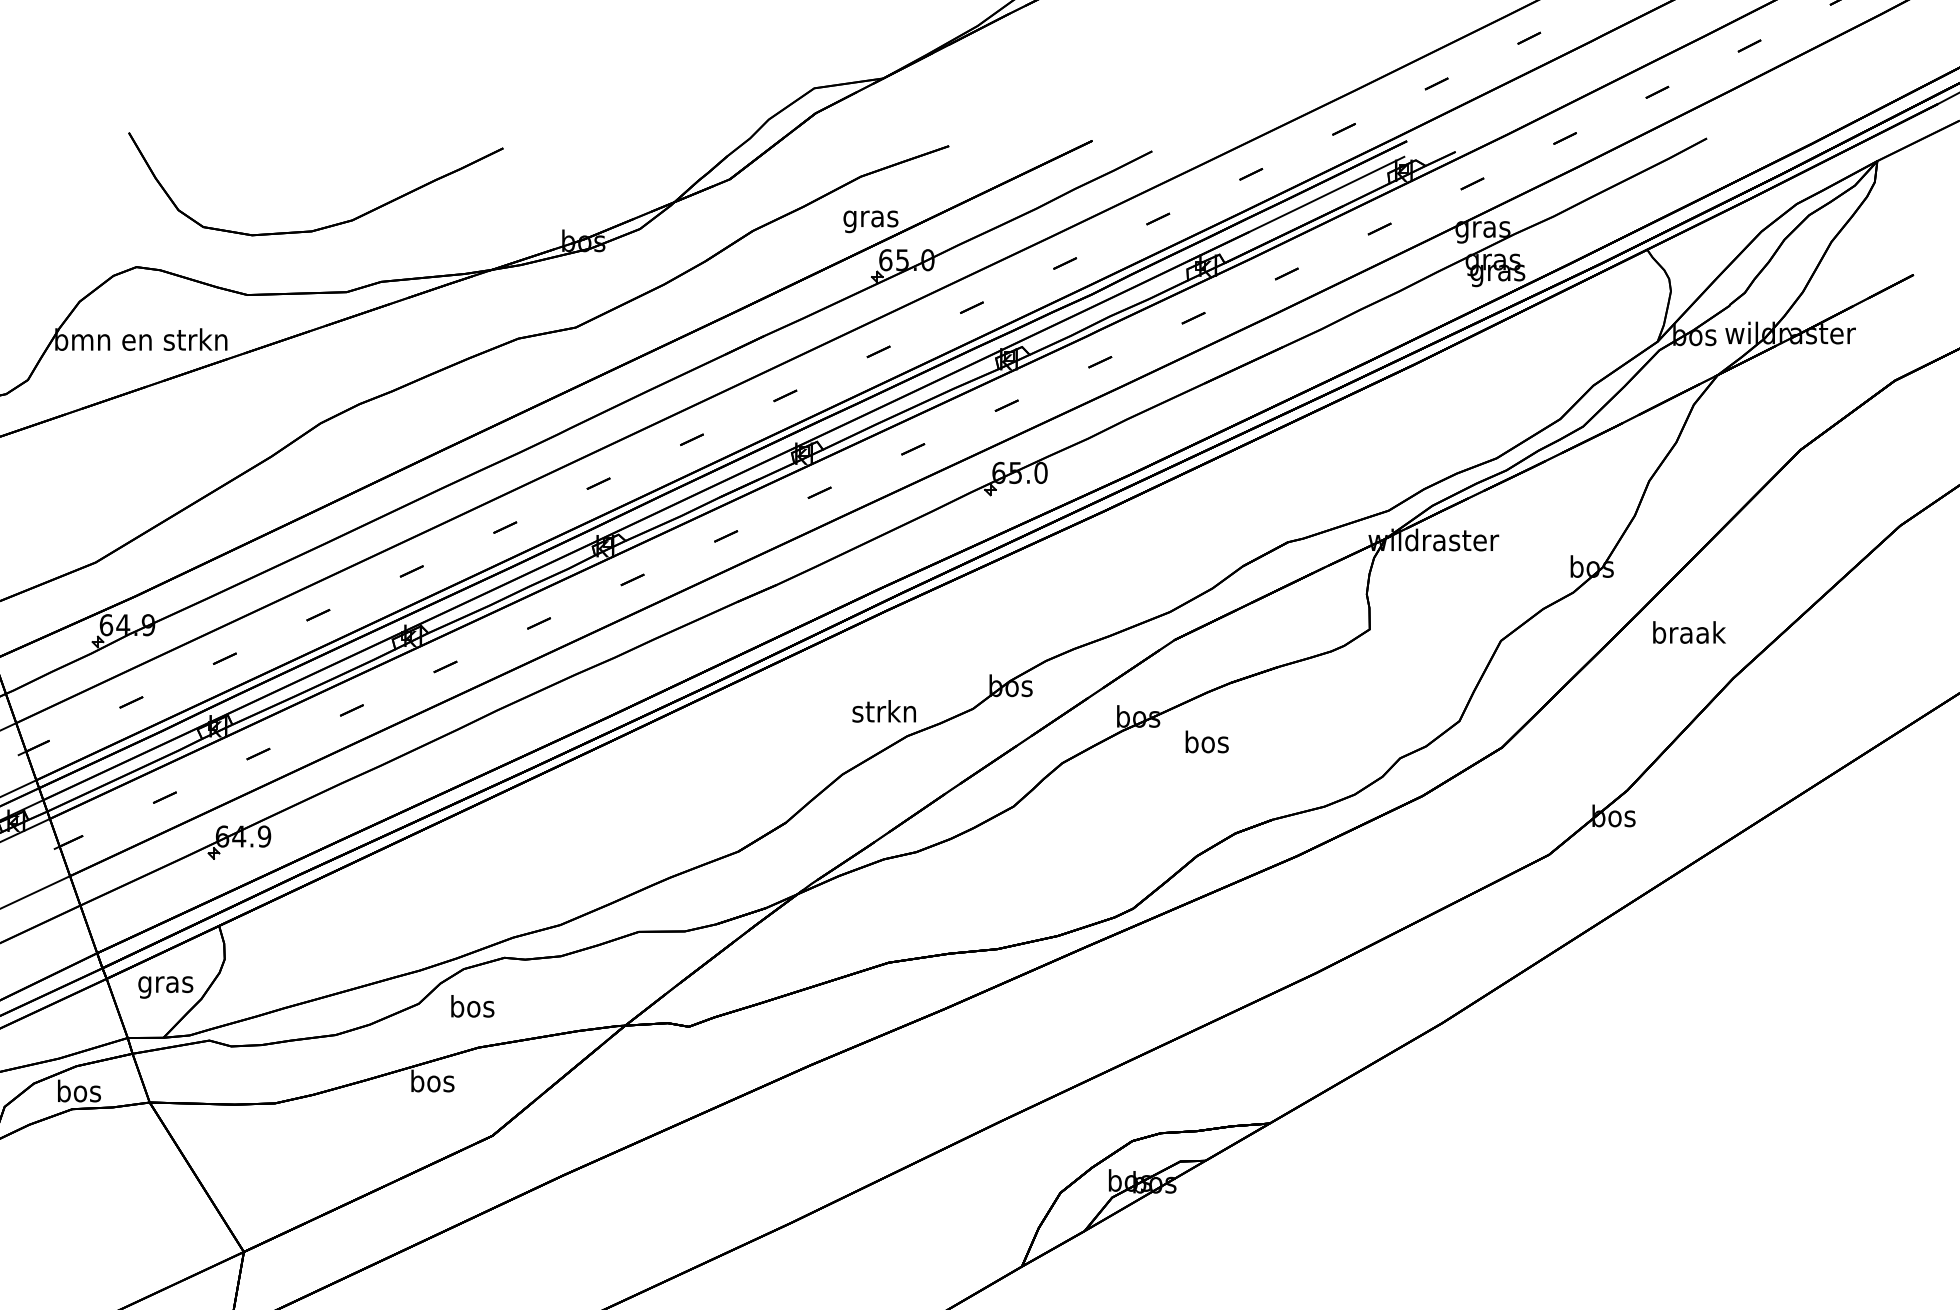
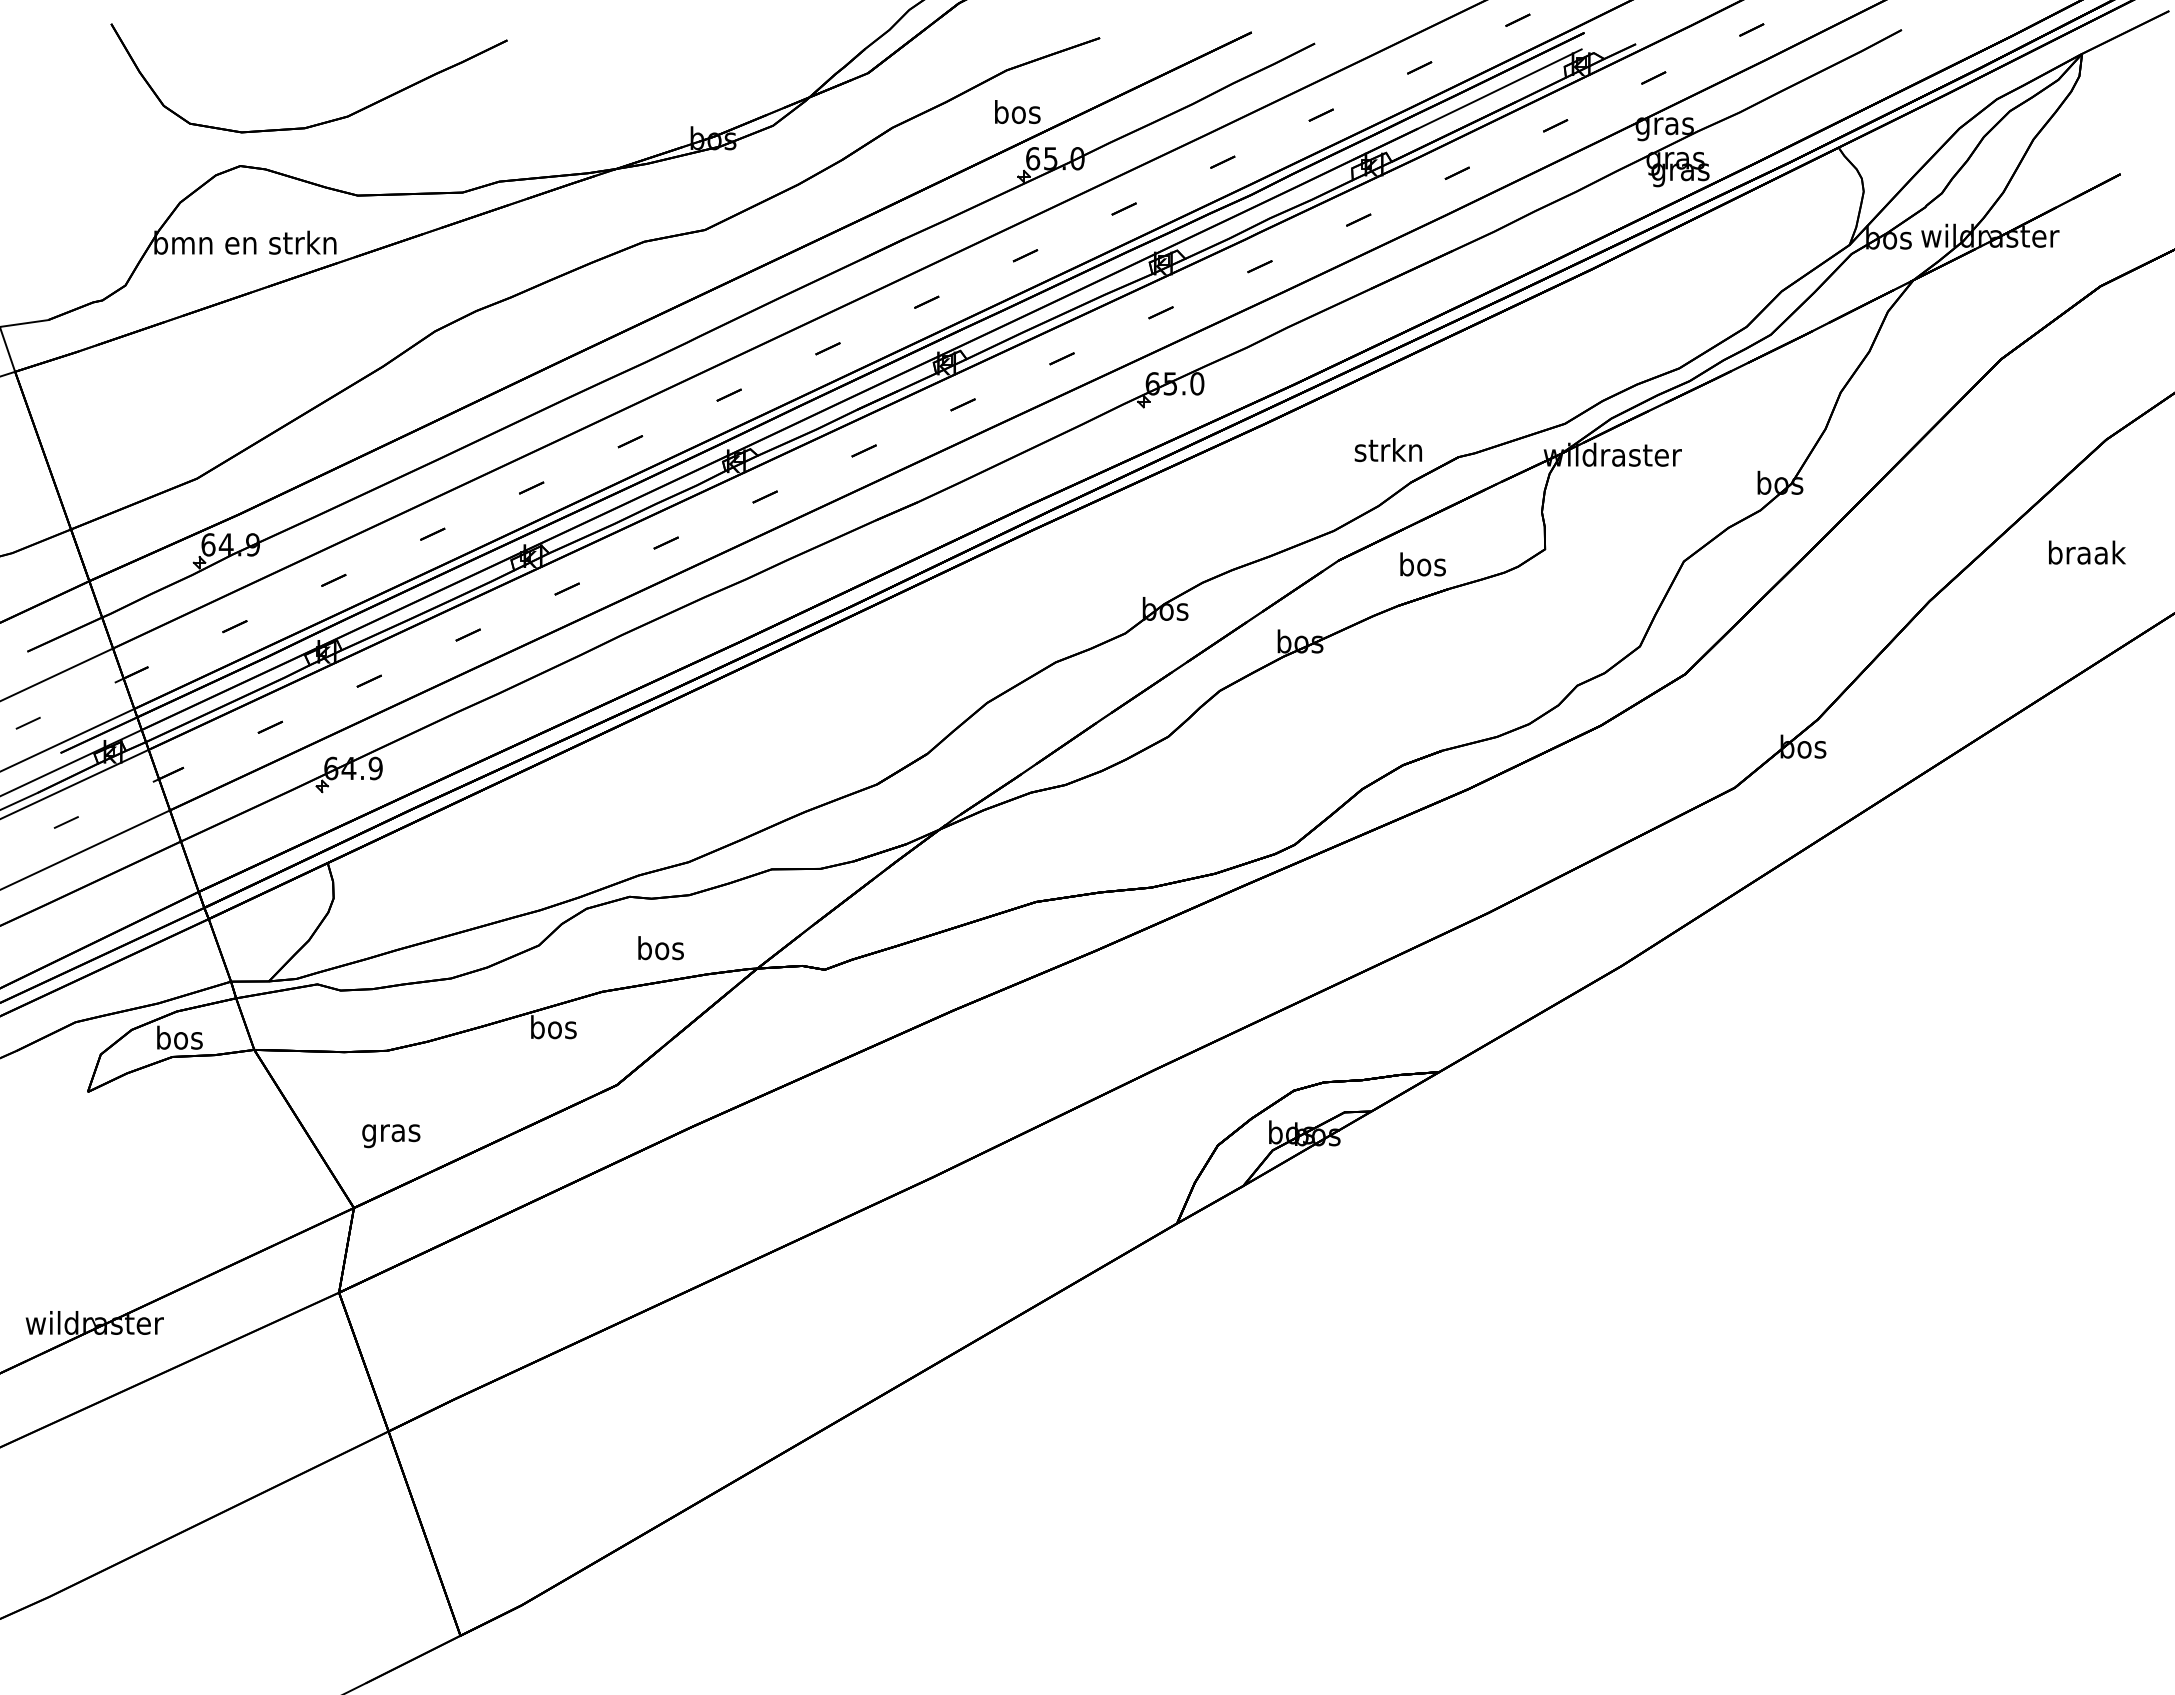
text: (871, 219) -> (1017, 115), gras -> bos
part: (330, 225) -> (324, 121), moved
text: (1689, 632) -> (2087, 552), moved
text: (883, 711) -> (1387, 450), moved
text: (1206, 742) -> (1422, 564), moved
text: (165, 987) -> (391, 1136), moved
text: (472, 1006) -> (660, 948), moved

